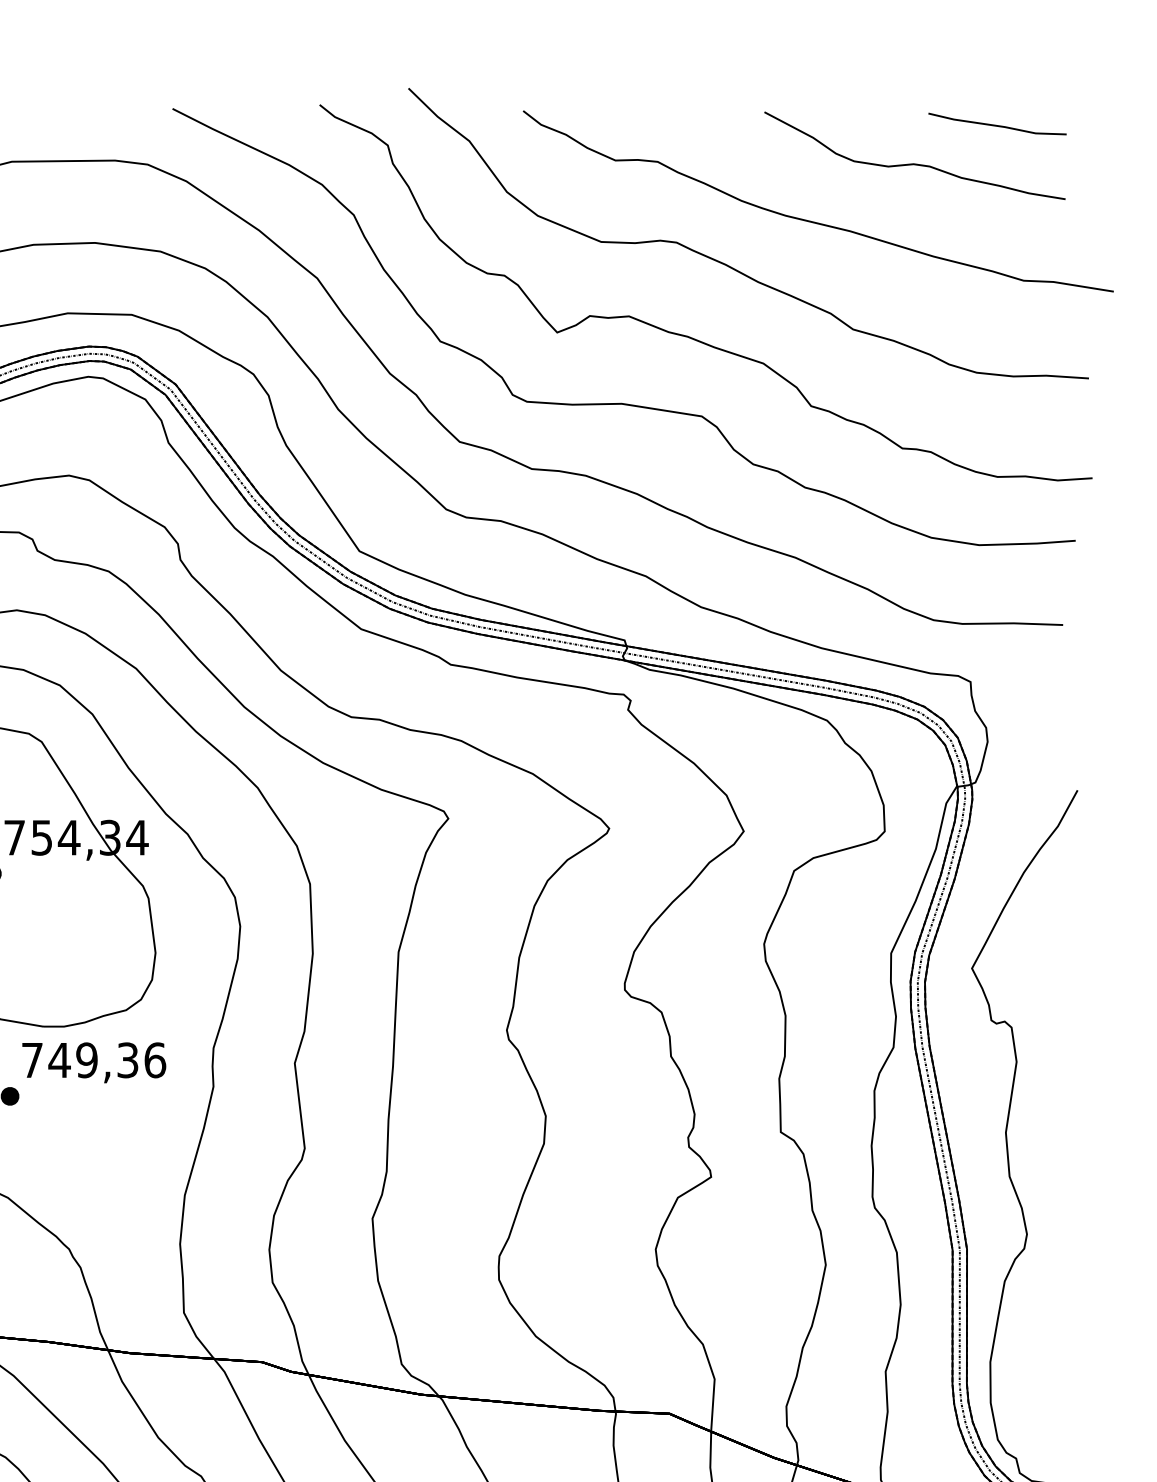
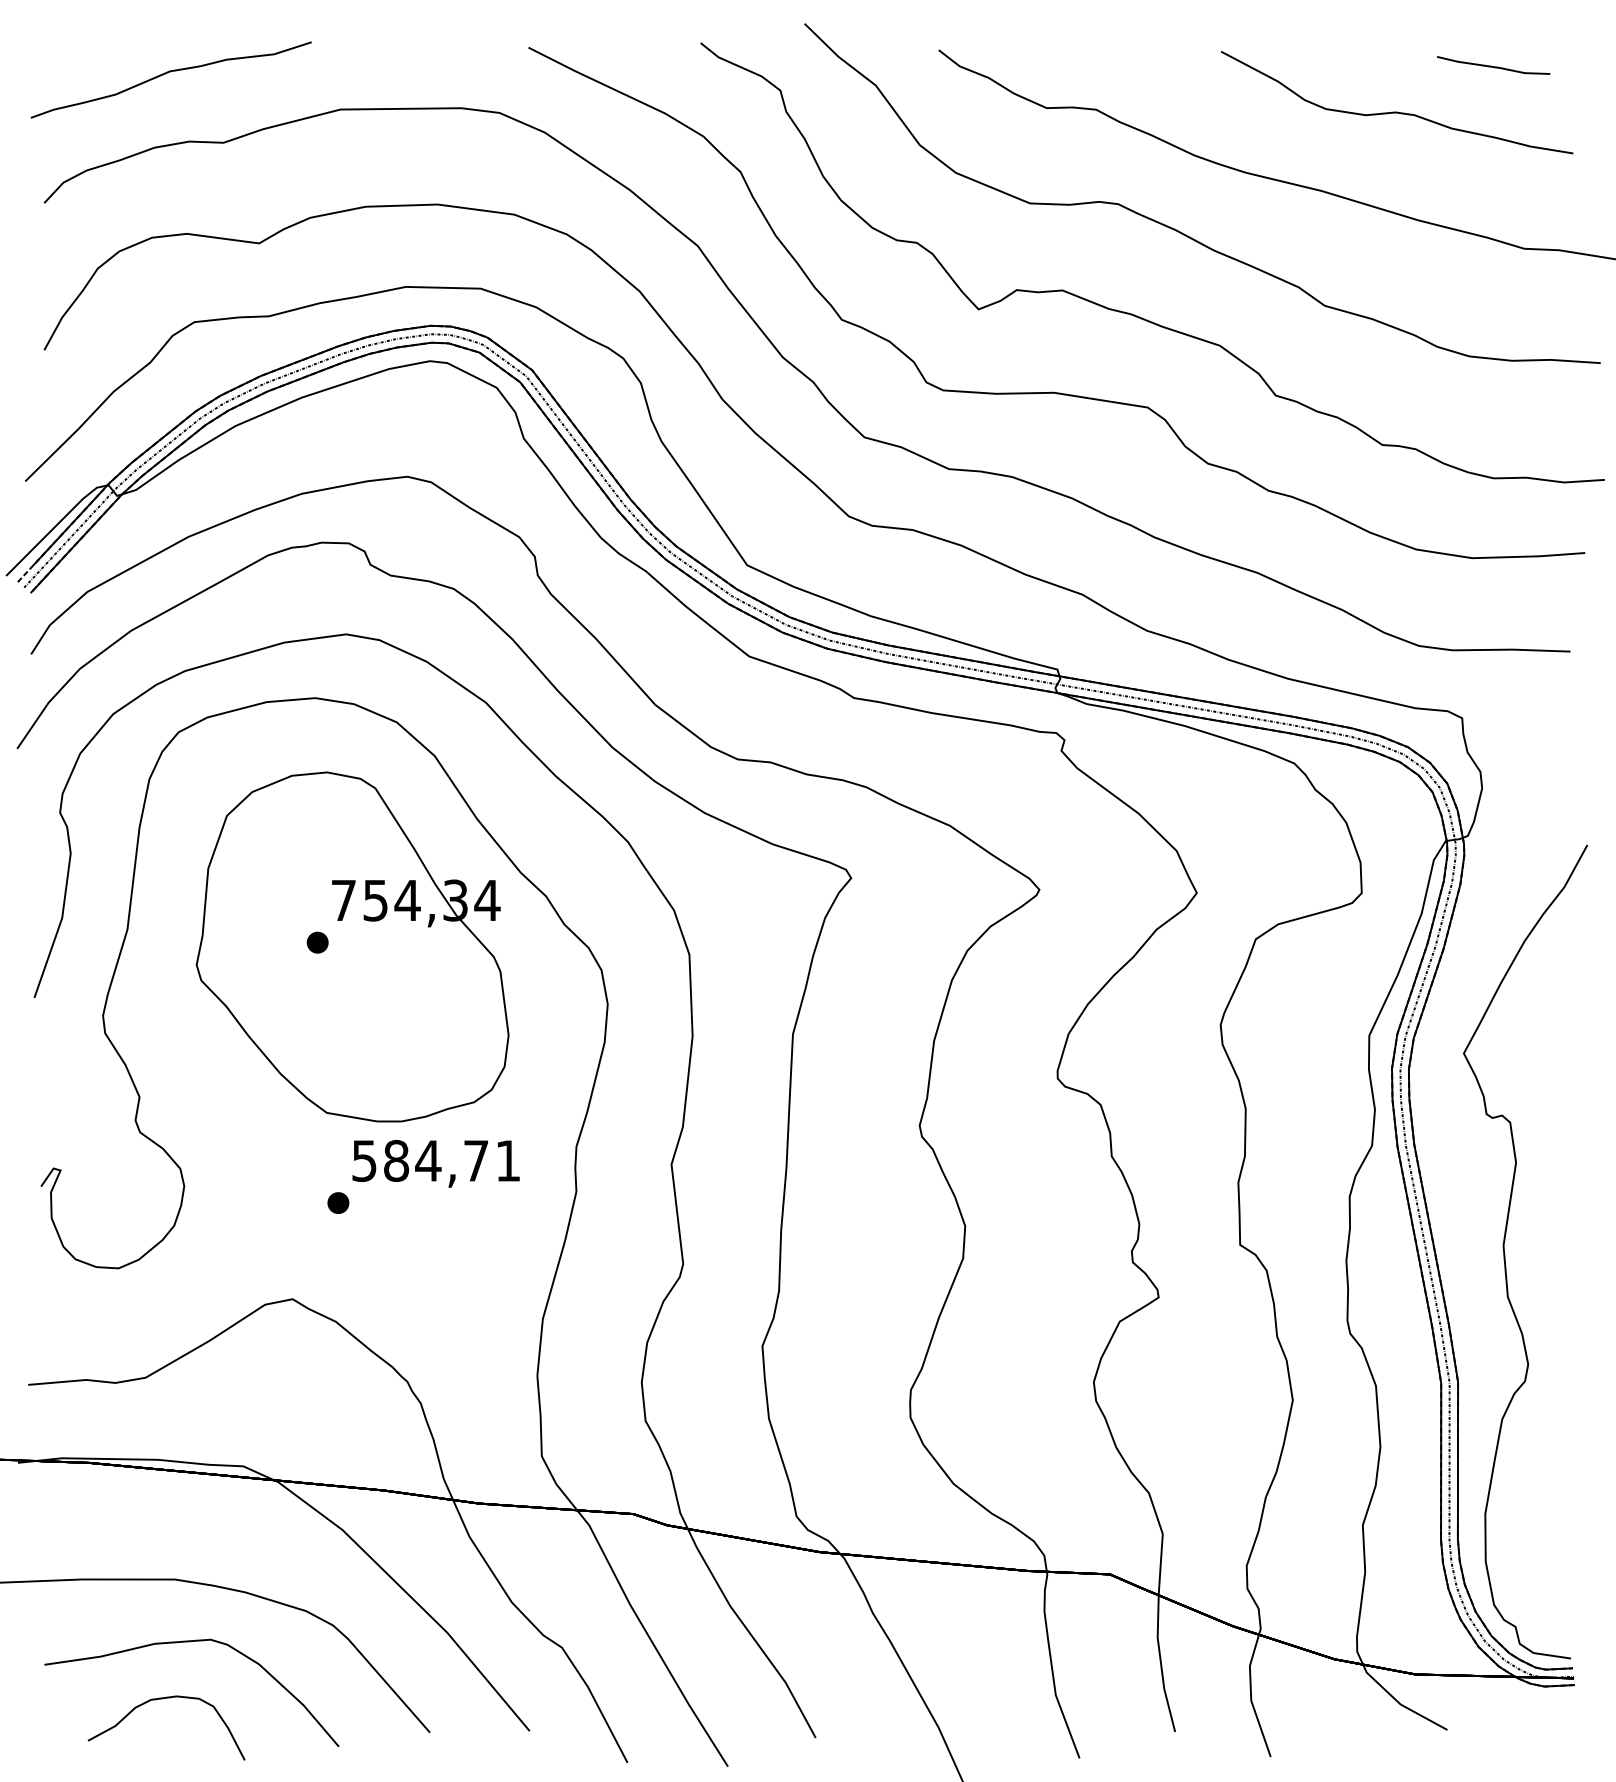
part: (997, 124) -> (1493, 65), size x0.7
text: (93, 1059) -> (436, 1160), 749,36 -> 584,71

